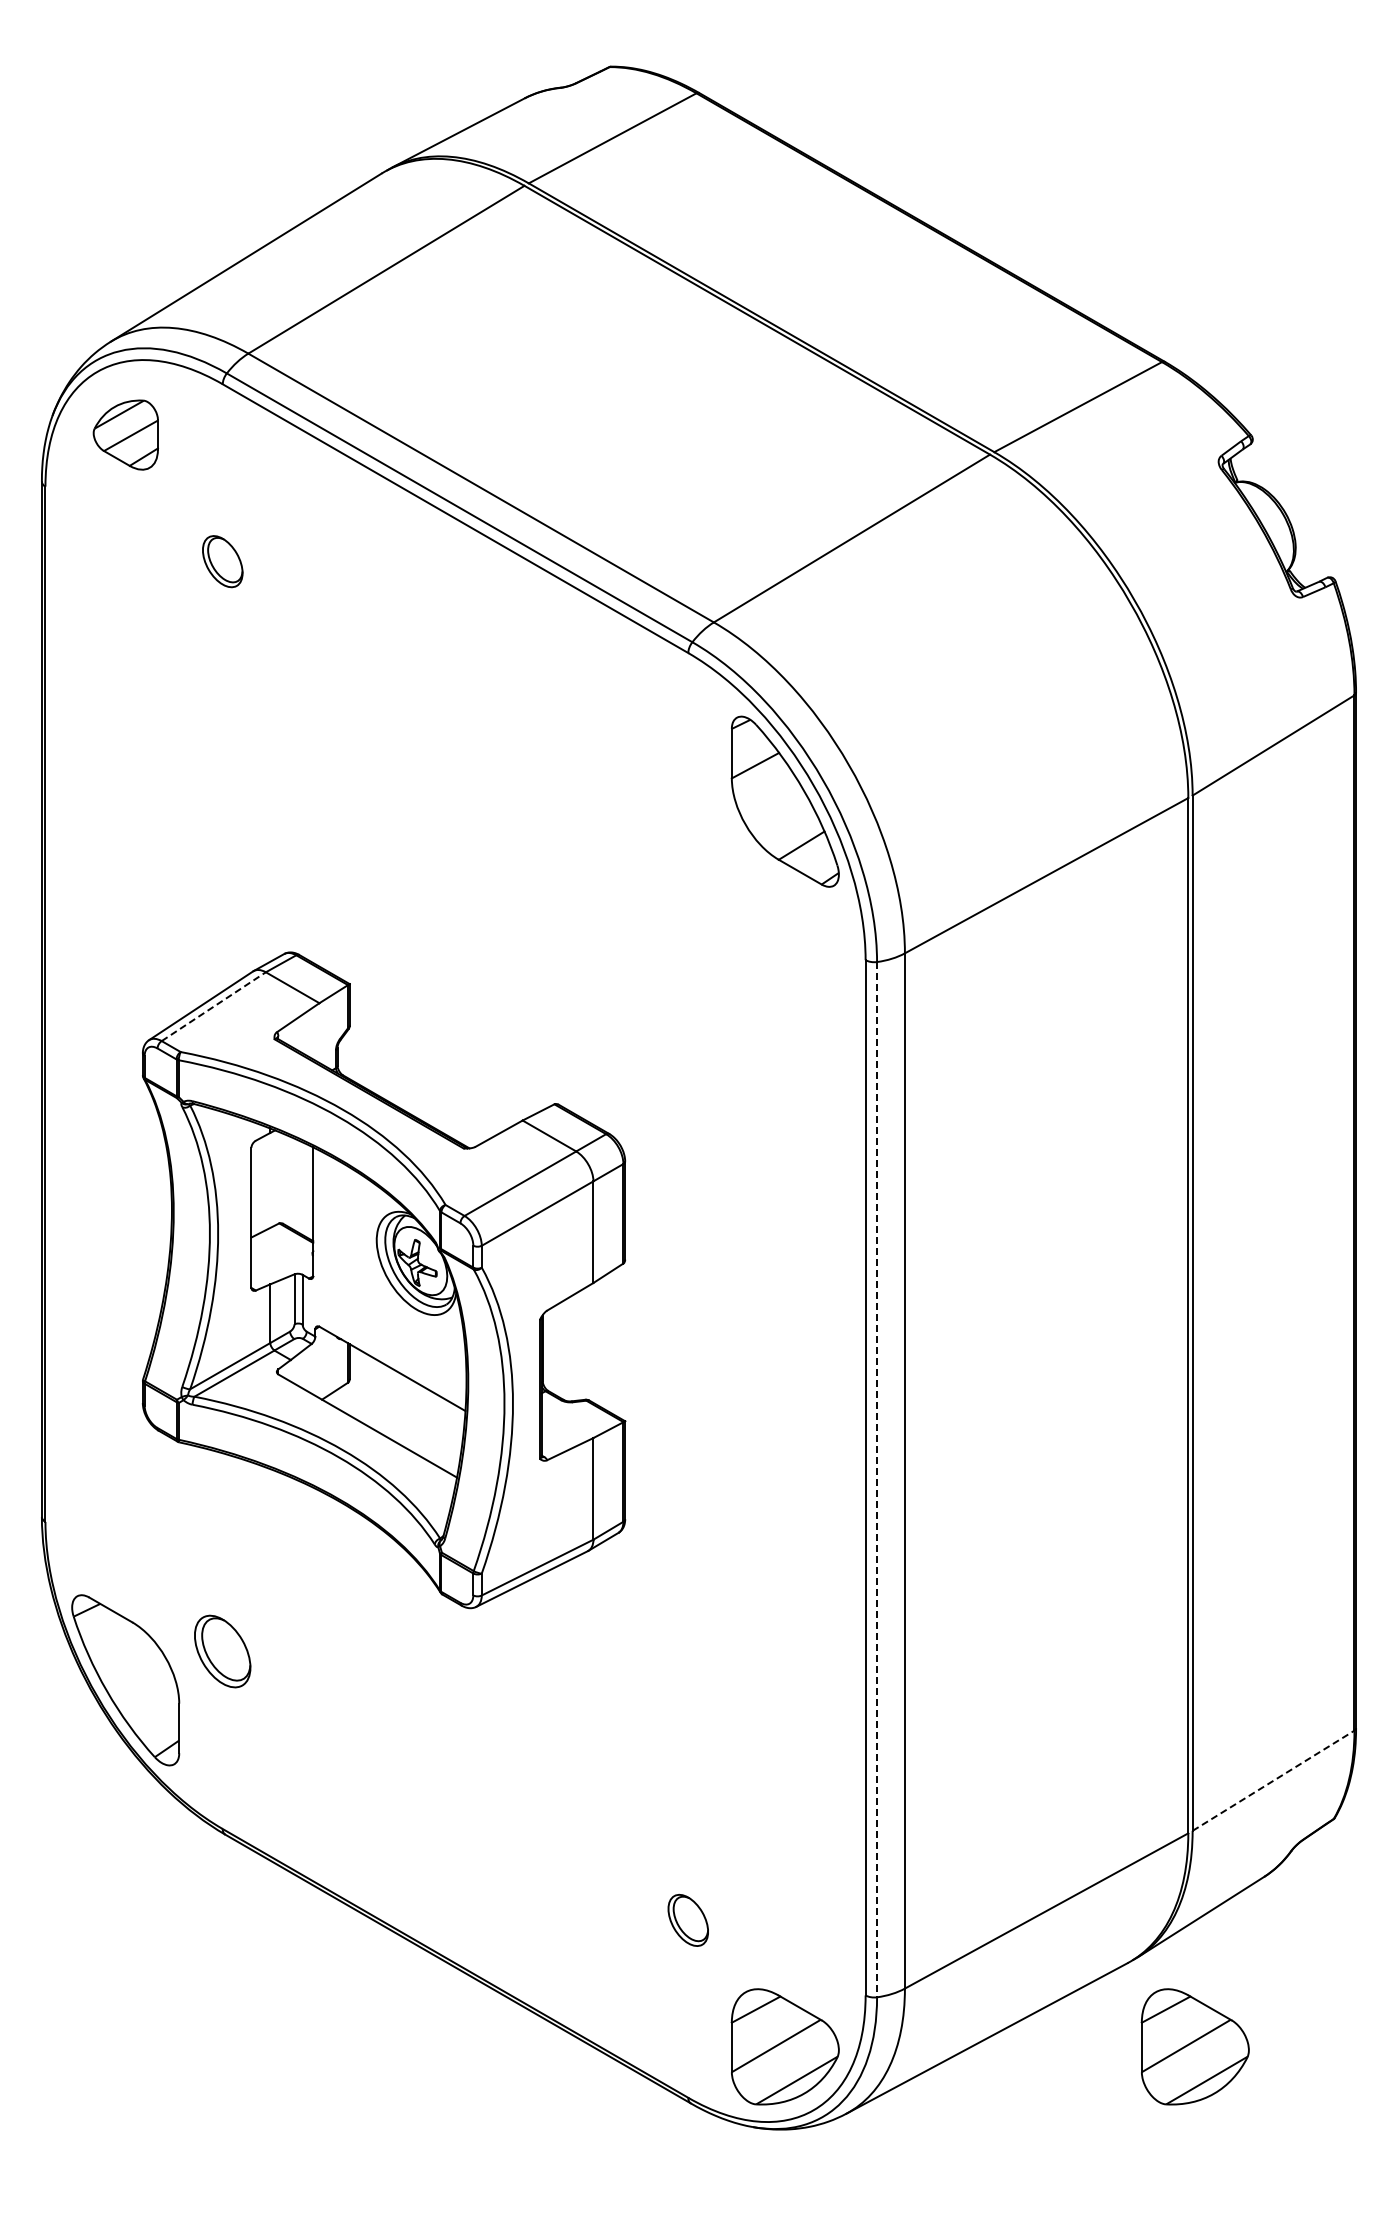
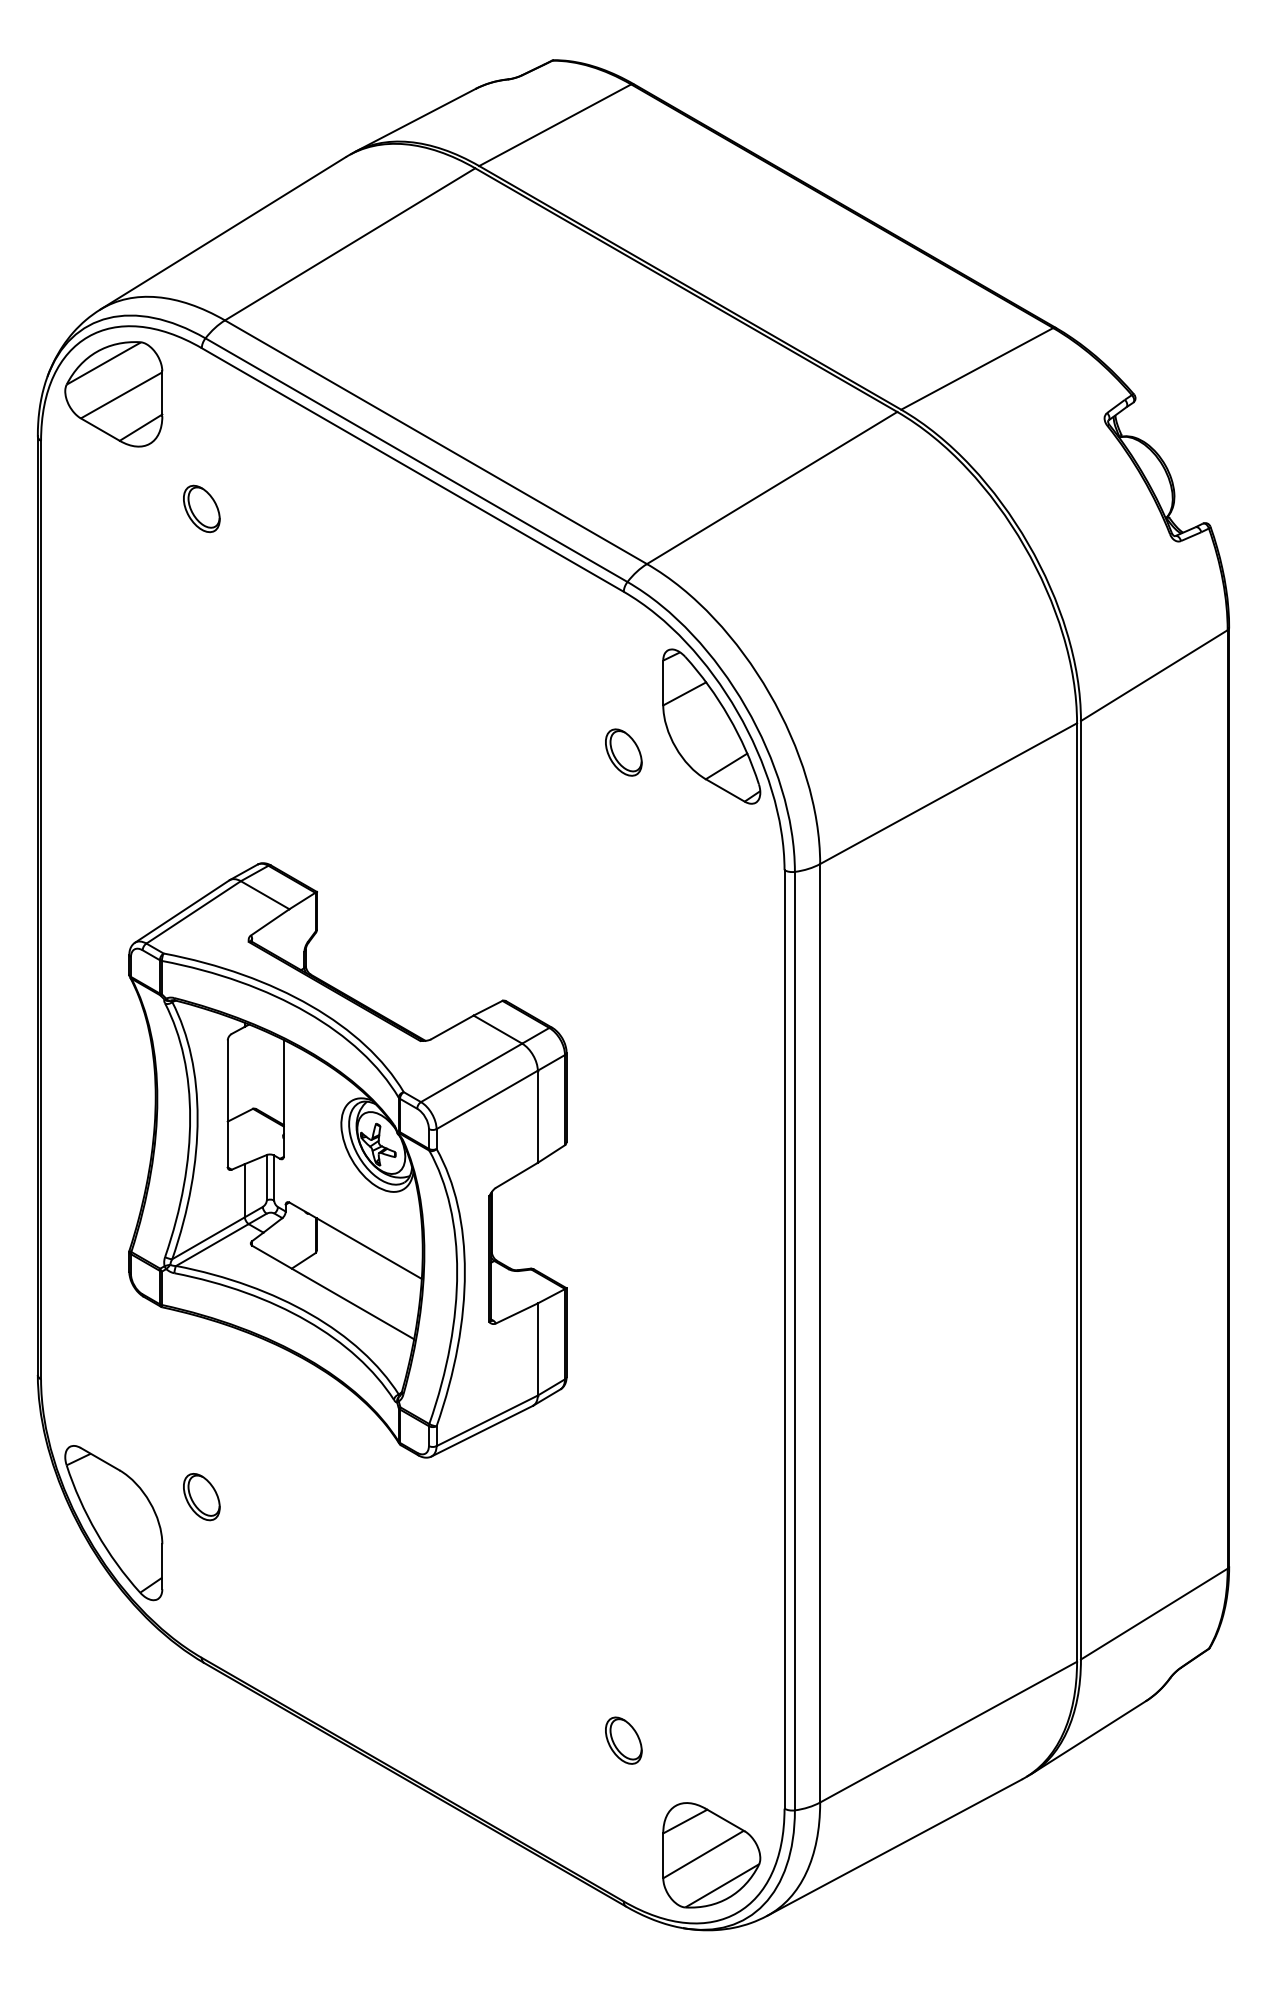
part: (125, 434) -> (113, 393), size x1.67
part: (687, 829) -> (623, 751), added
line: (214, 1006) -> (194, 912), dashed -> solid
line: (877, 1479) -> (795, 1340), dashed -> solid
part: (222, 1651) -> (201, 1496), size x0.71
line: (1273, 1780) -> (1154, 1613), dashed -> solid
part: (1194, 2046) -> (1082, 1854), removed

